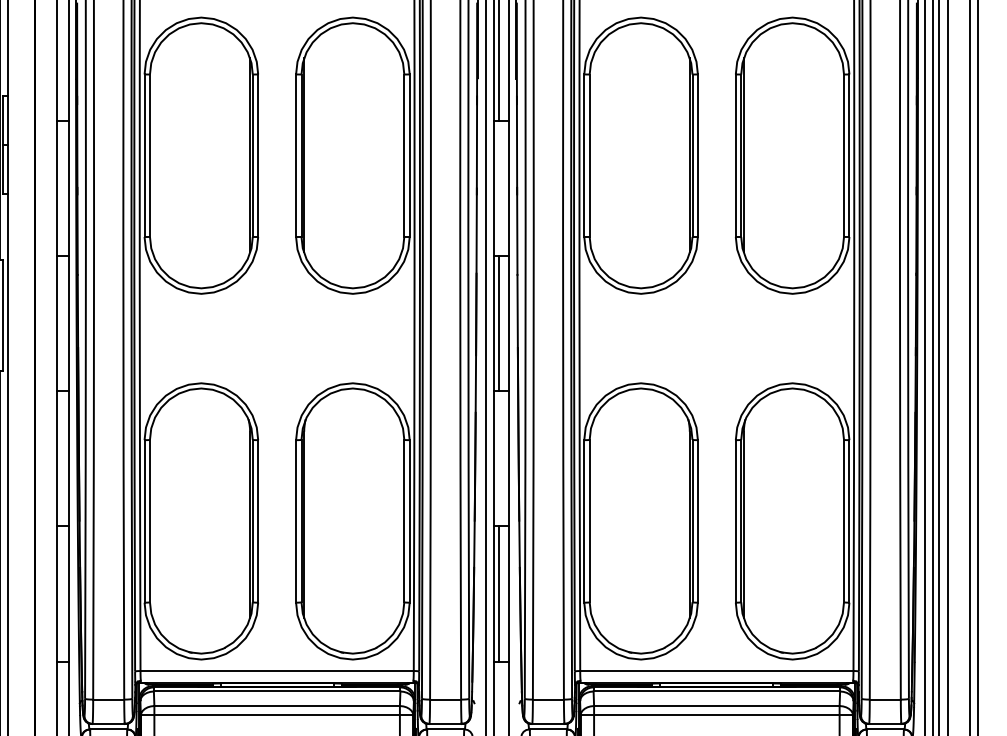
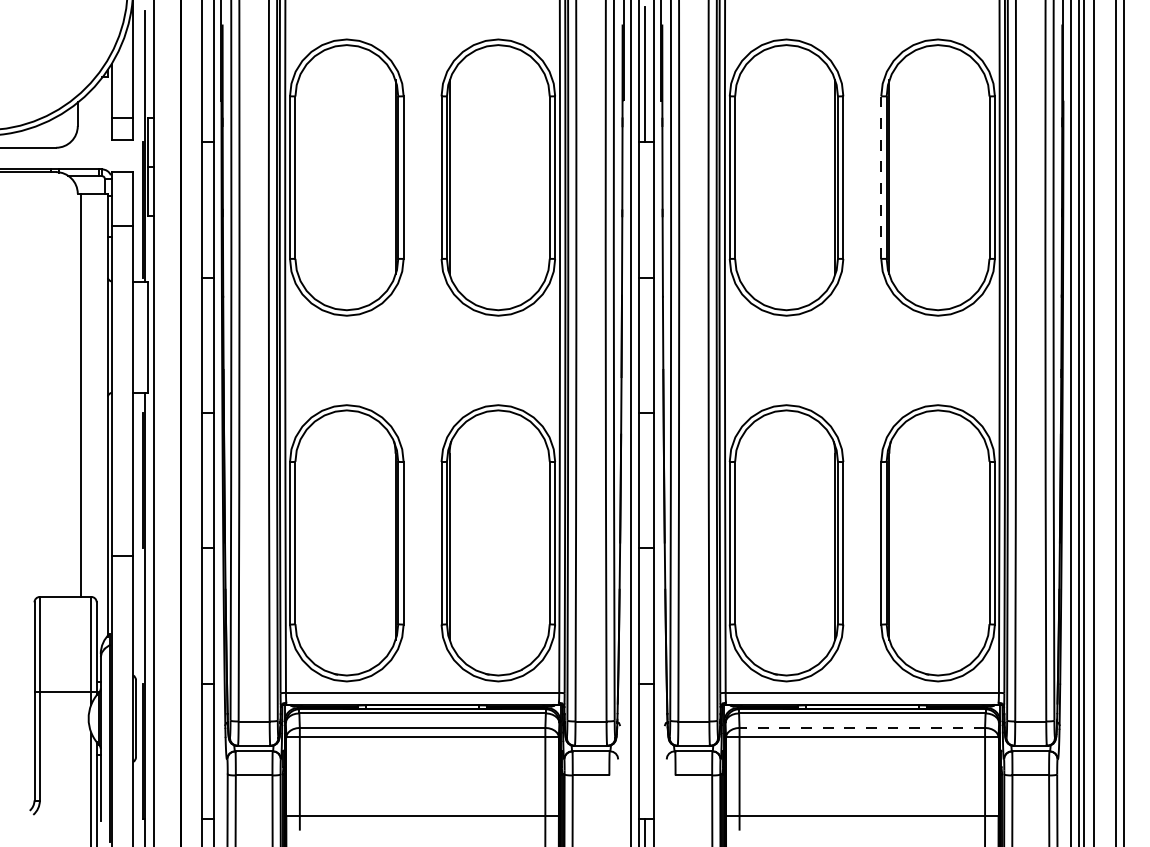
line: (736, 155) -> (881, 177), solid -> dashed
line: (499, 323) -> (644, 345), removed
line: (499, 593) -> (644, 615), removed
line: (717, 705) -> (862, 727), solid -> dashed

